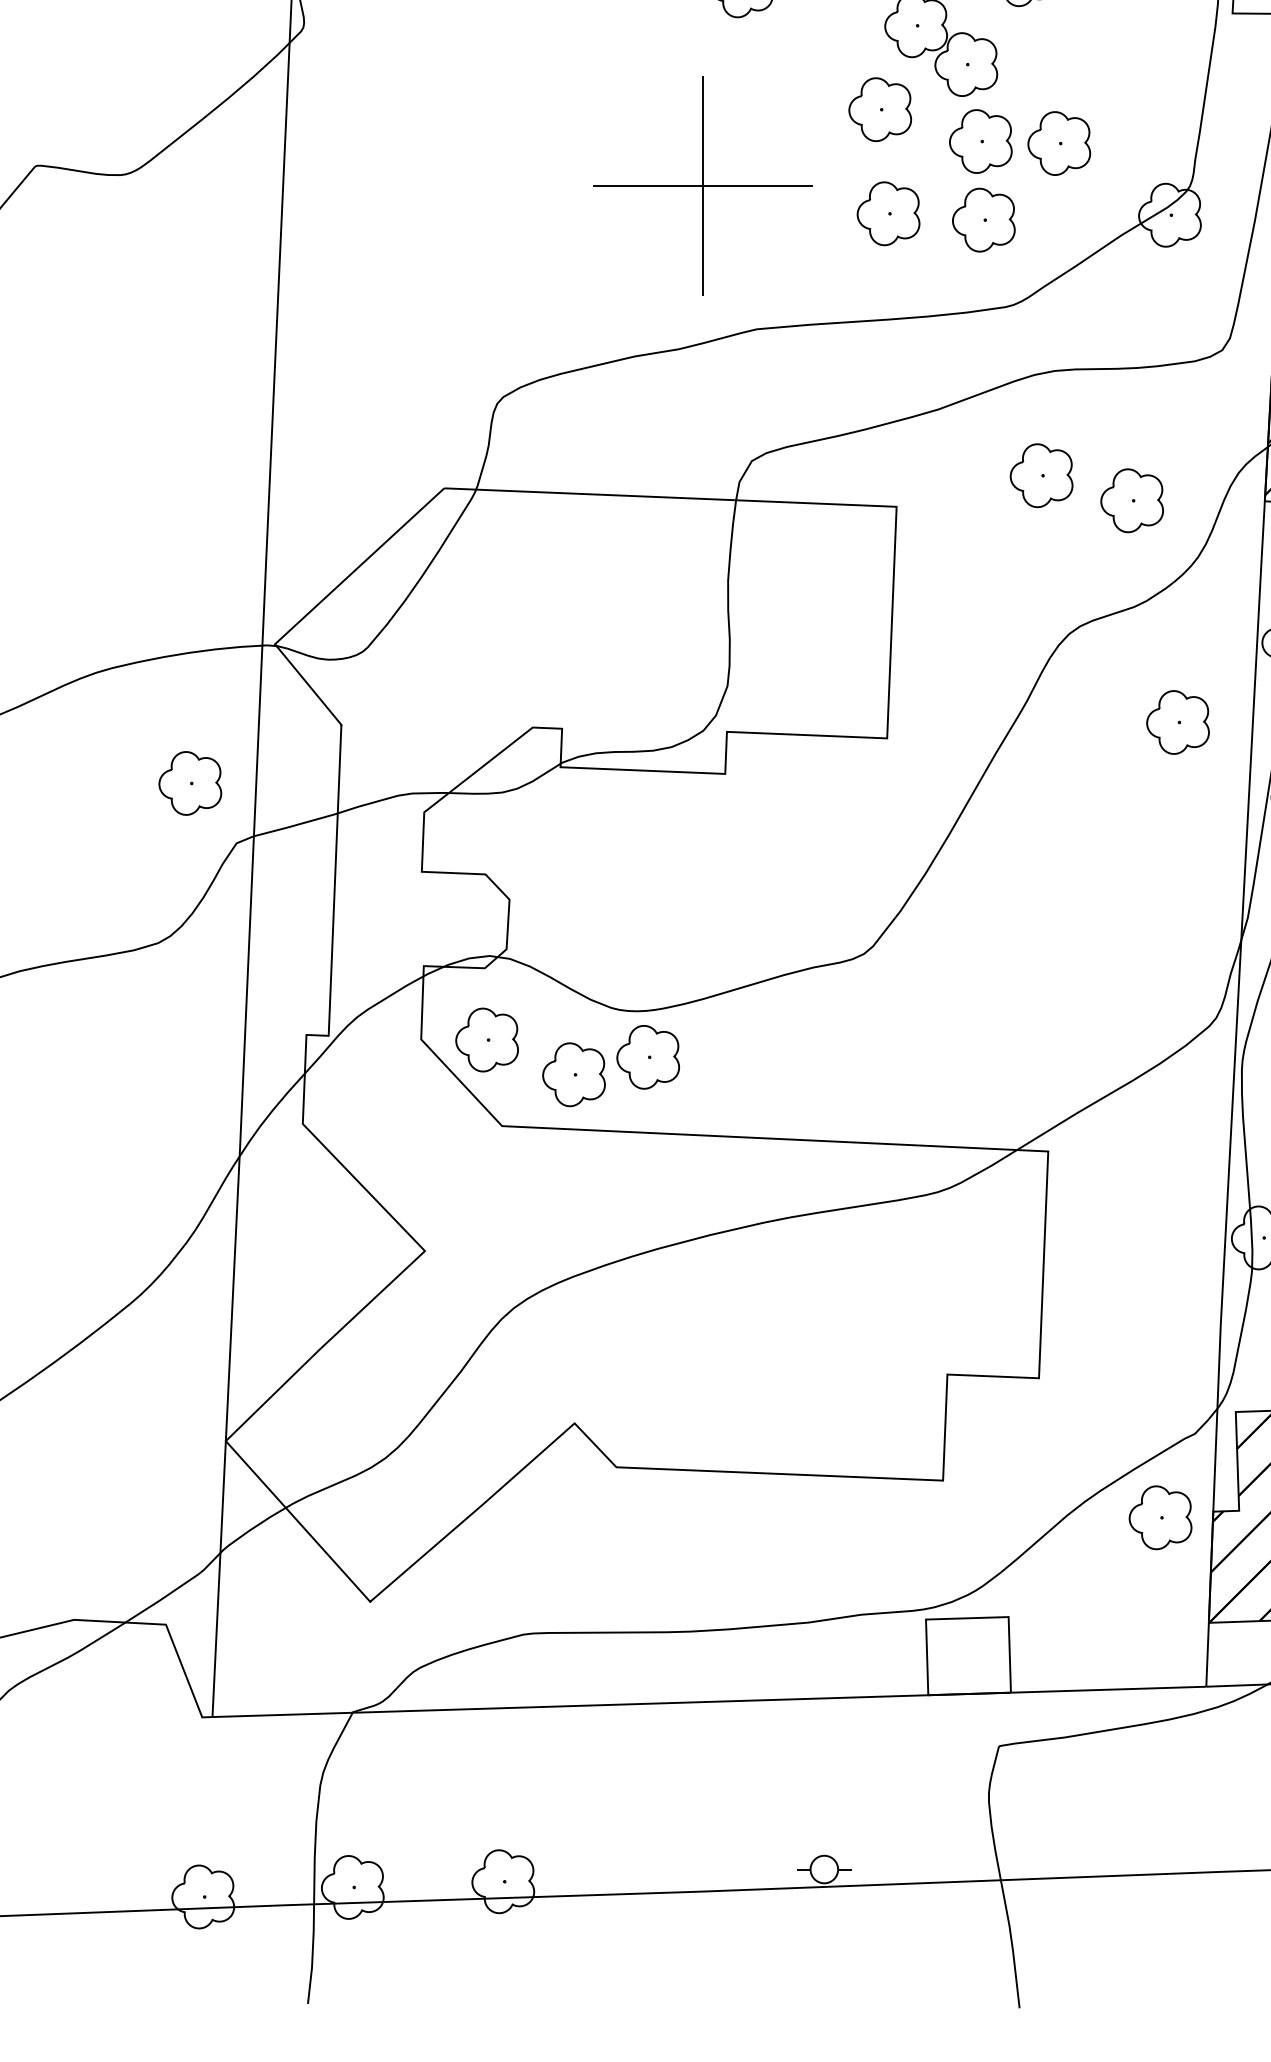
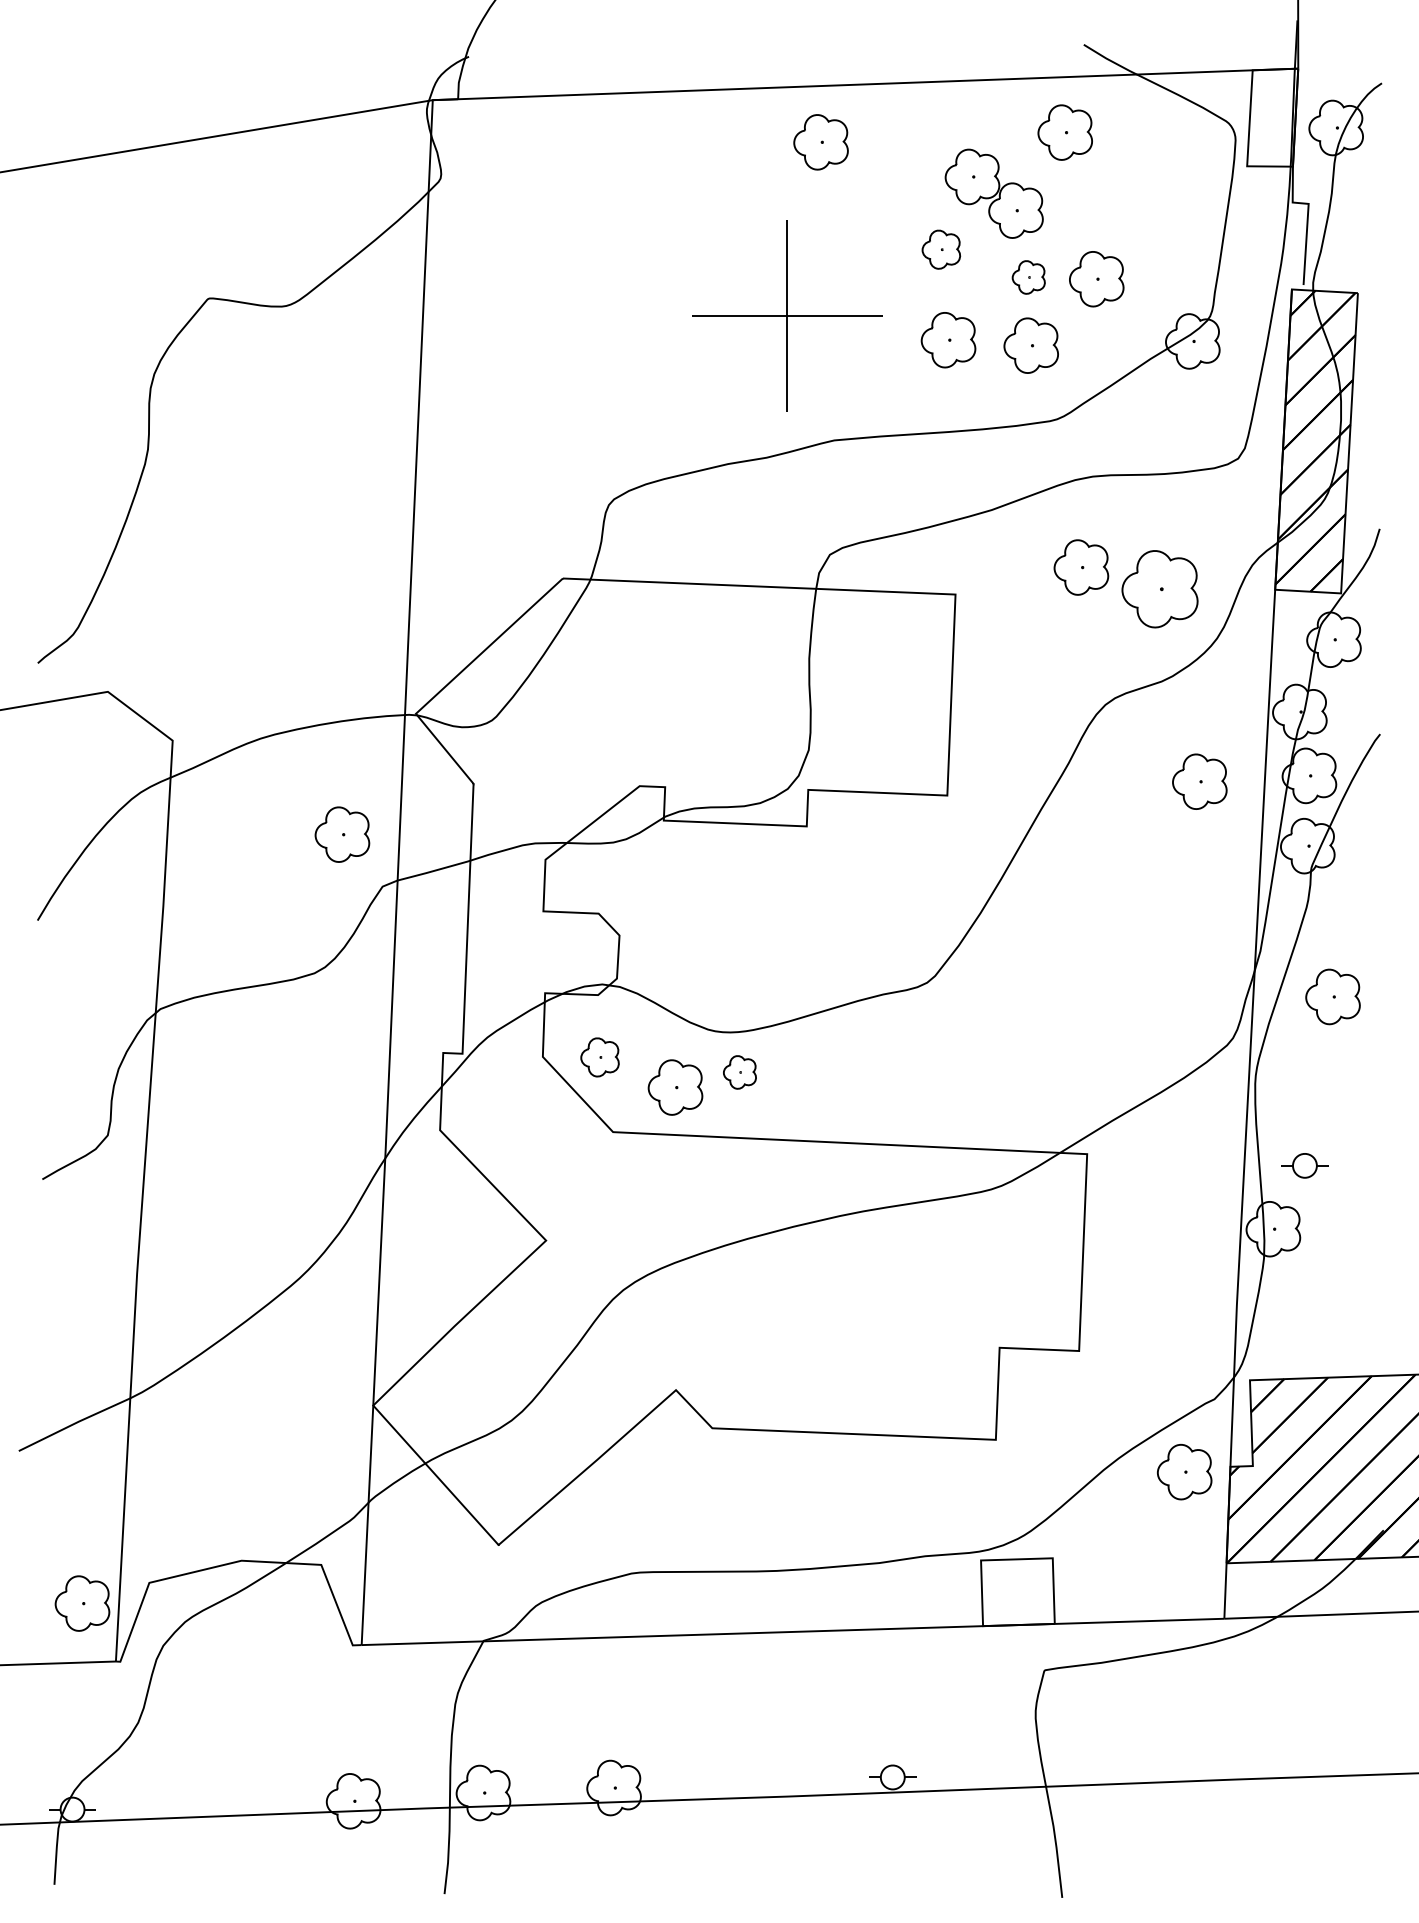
part: (880, 109) -> (941, 249), size x0.7
part: (980, 141) -> (1028, 277), size x0.6
part: (1131, 501) -> (1159, 589), size x1.4
part: (486, 1040) -> (599, 1057), size x0.7
part: (647, 1057) -> (739, 1072), size x0.6

